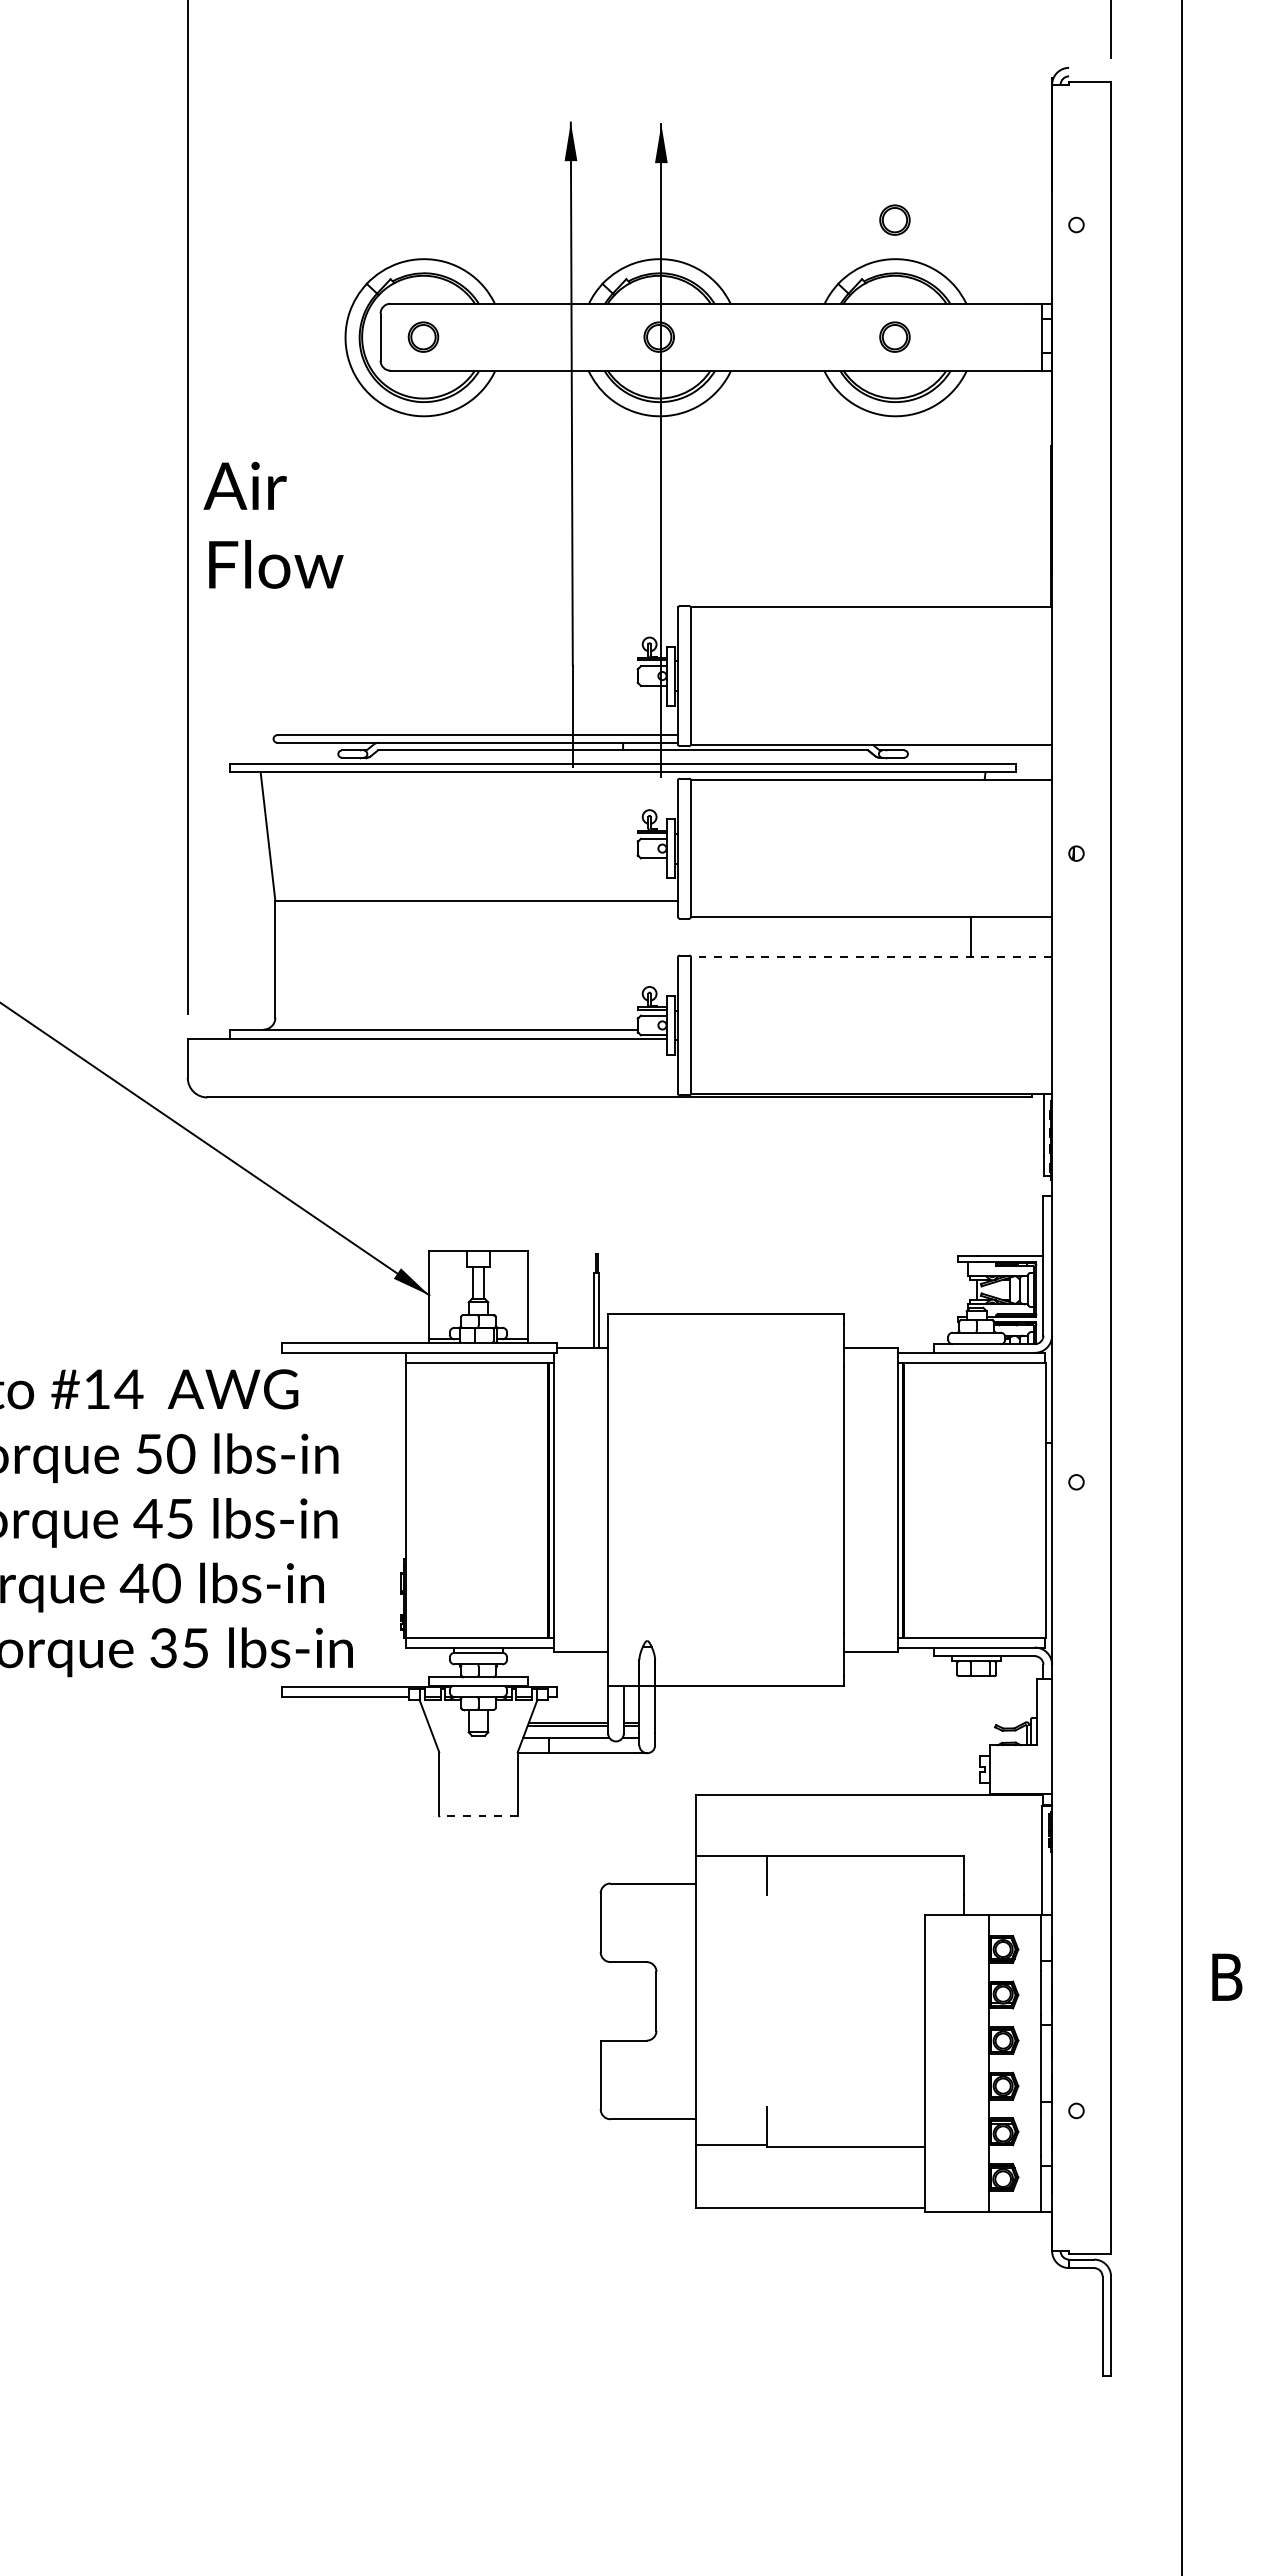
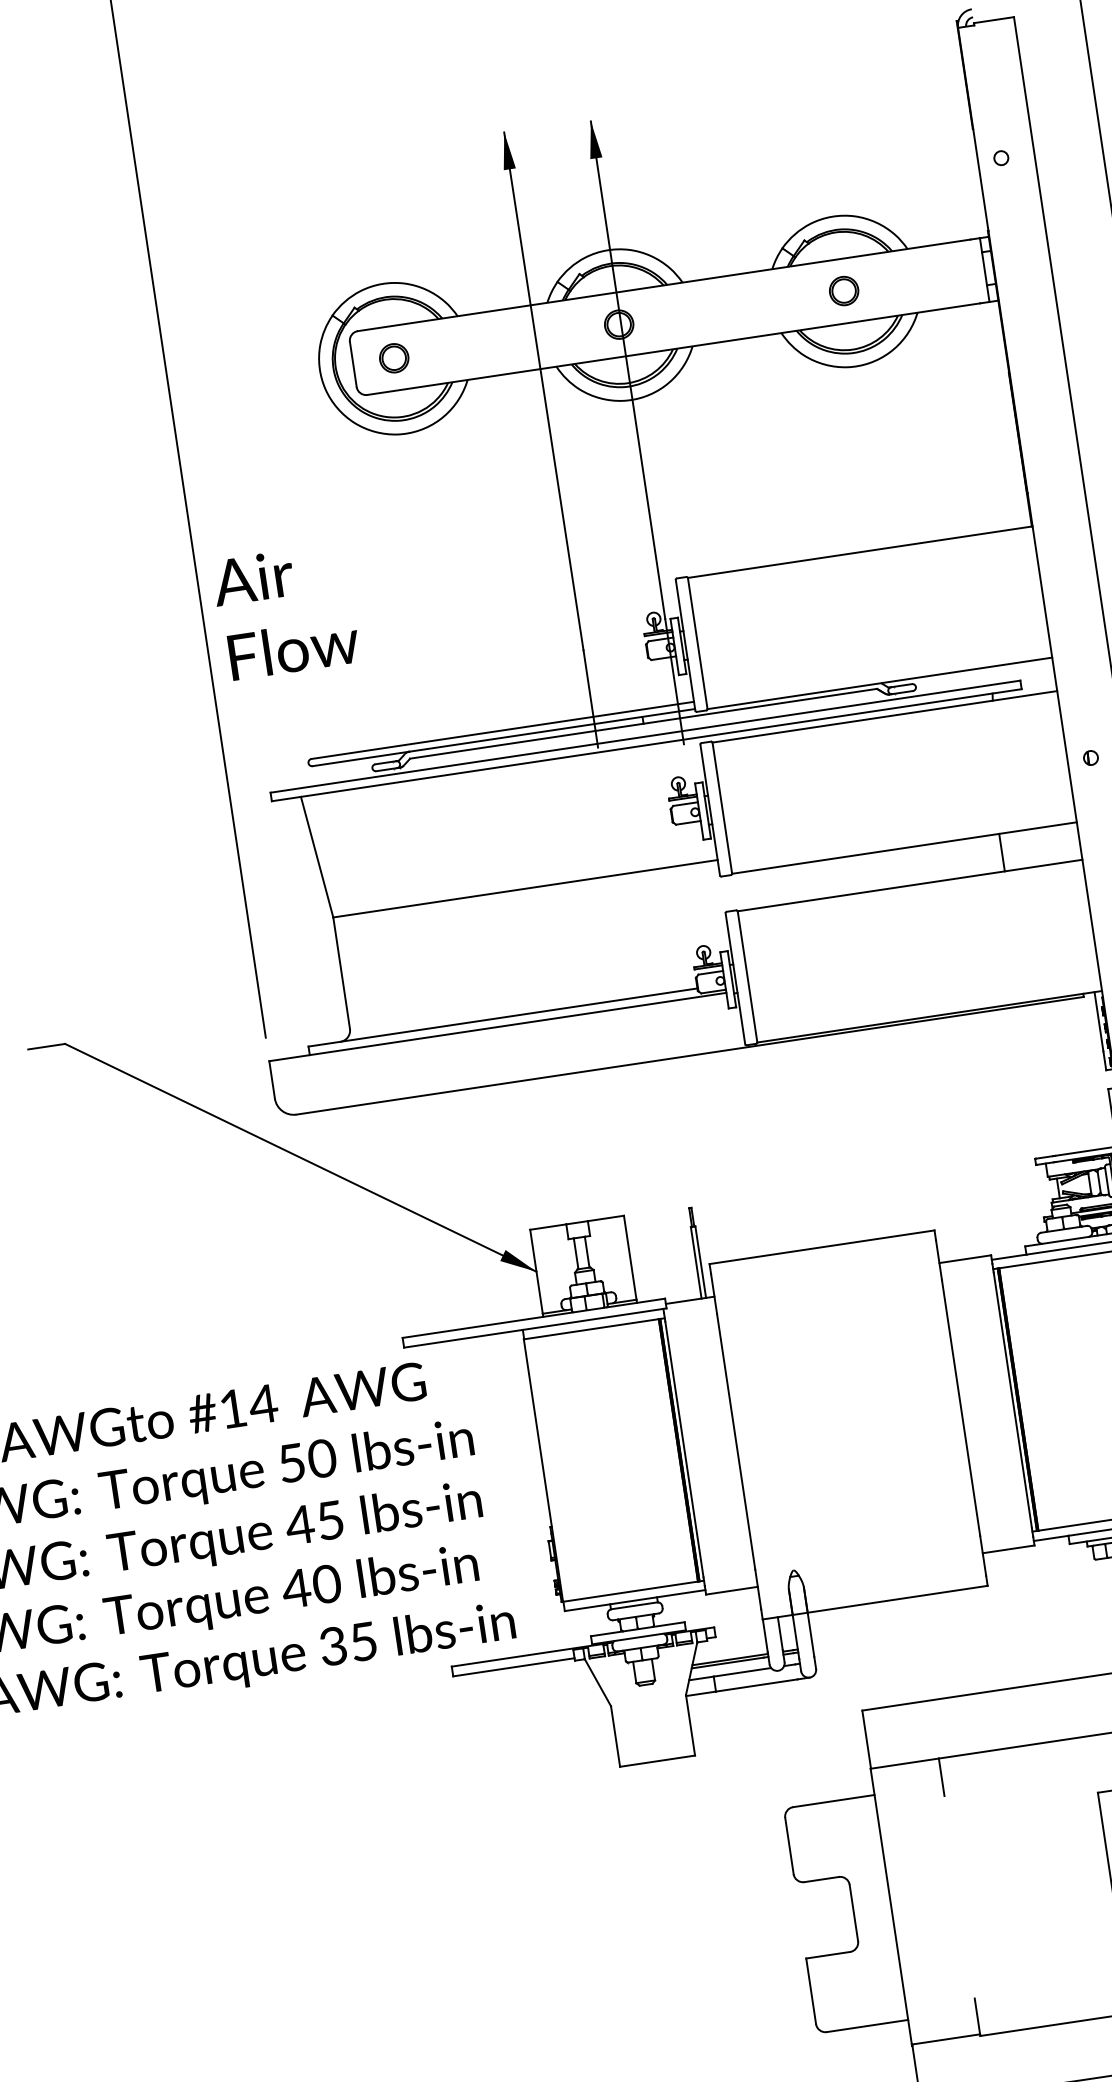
part: (894, 219) -> (826, 178), removed
text: (273, 524) -> (285, 610), moved
line: (871, 956) -> (910, 885), dashed -> solid
line: (478, 1815) -> (657, 1761), dashed -> solid

